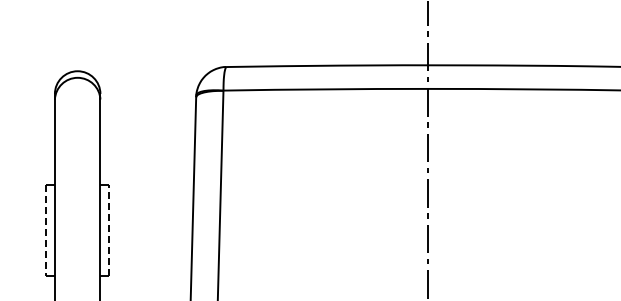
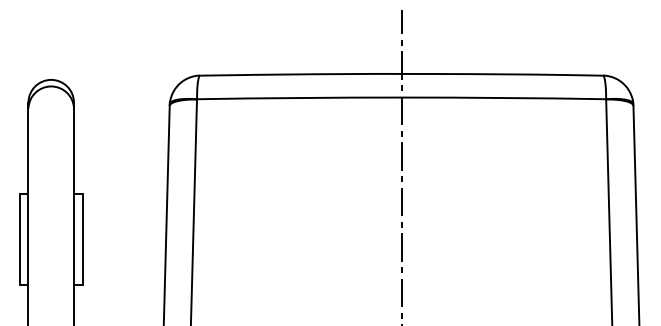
line: (45, 230) -> (19, 239), dashed -> solid
line: (108, 230) -> (82, 239), dashed -> solid

